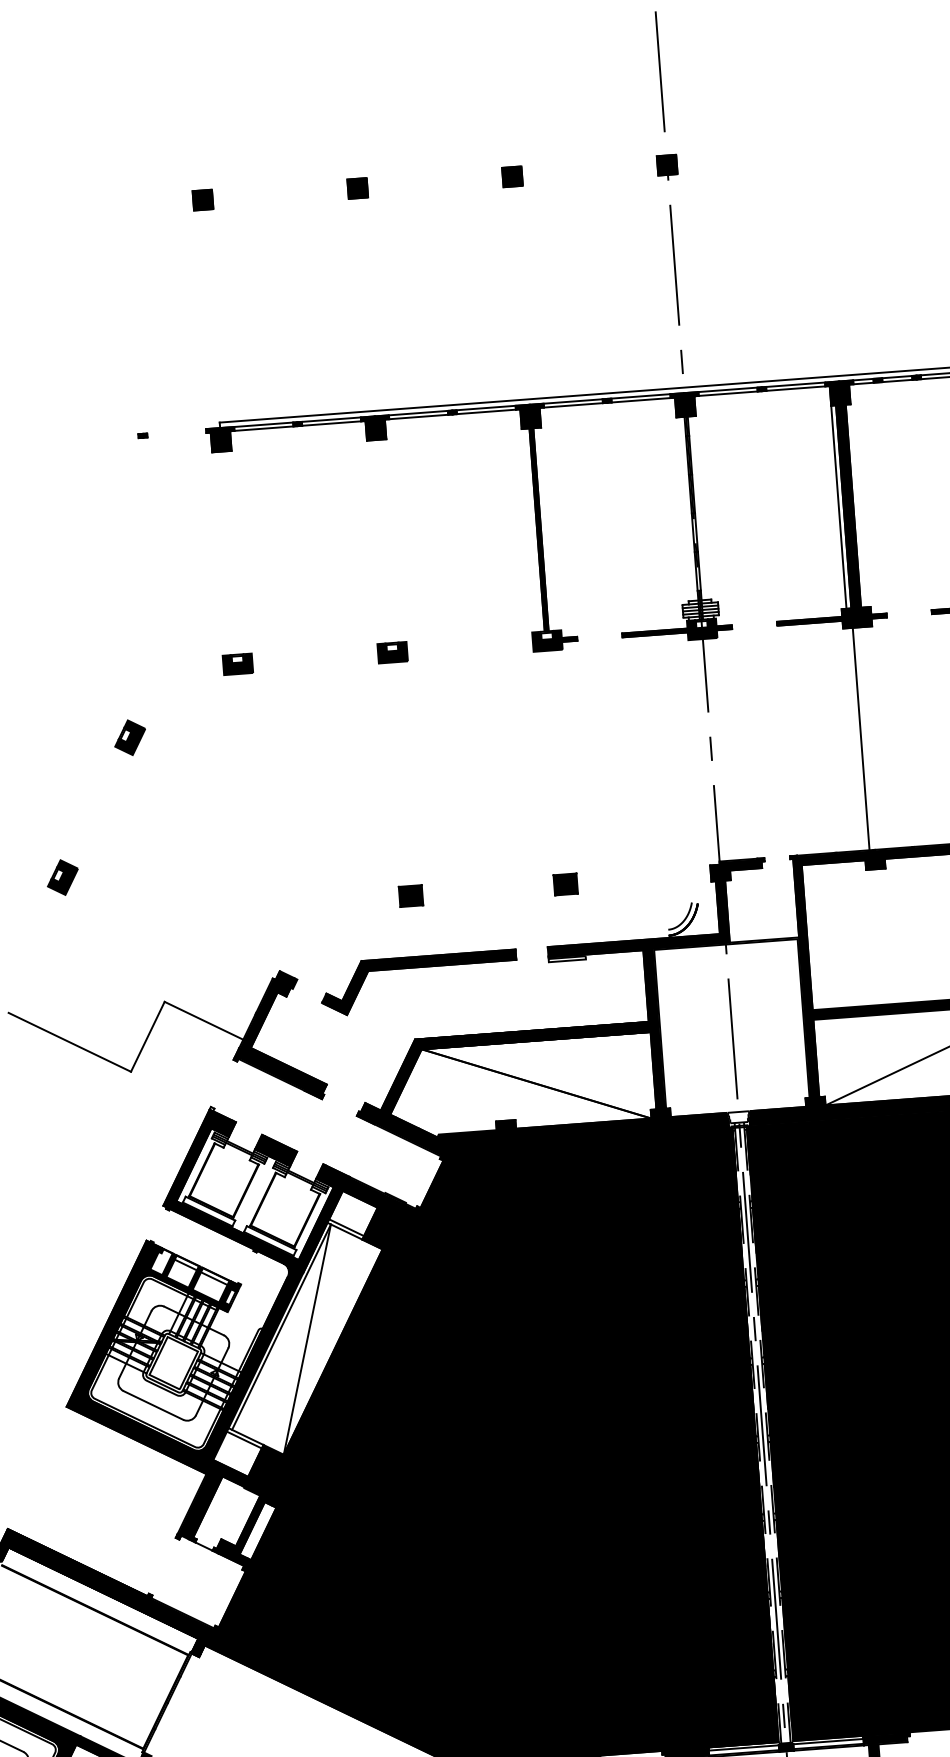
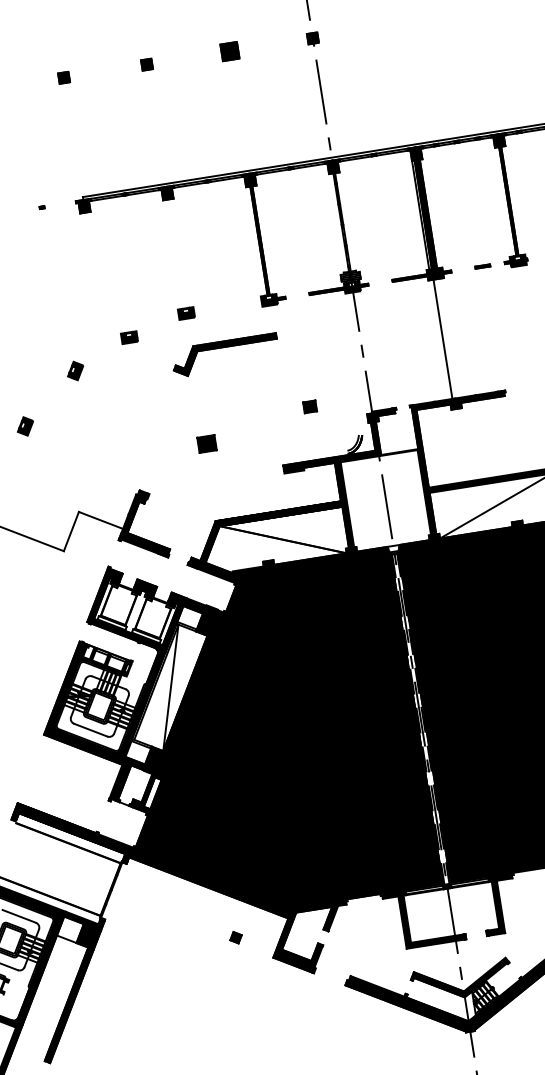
part: (511, 176) -> (229, 51), size x1.6
part: (237, 664) -> (129, 337), moved
part: (130, 736) -> (75, 370), moved
part: (60, 877) -> (24, 426), moved
part: (566, 883) -> (310, 406), moved
part: (411, 895) -> (207, 443), size x1.4
part: (416, 969) -> (223, 348), moved

